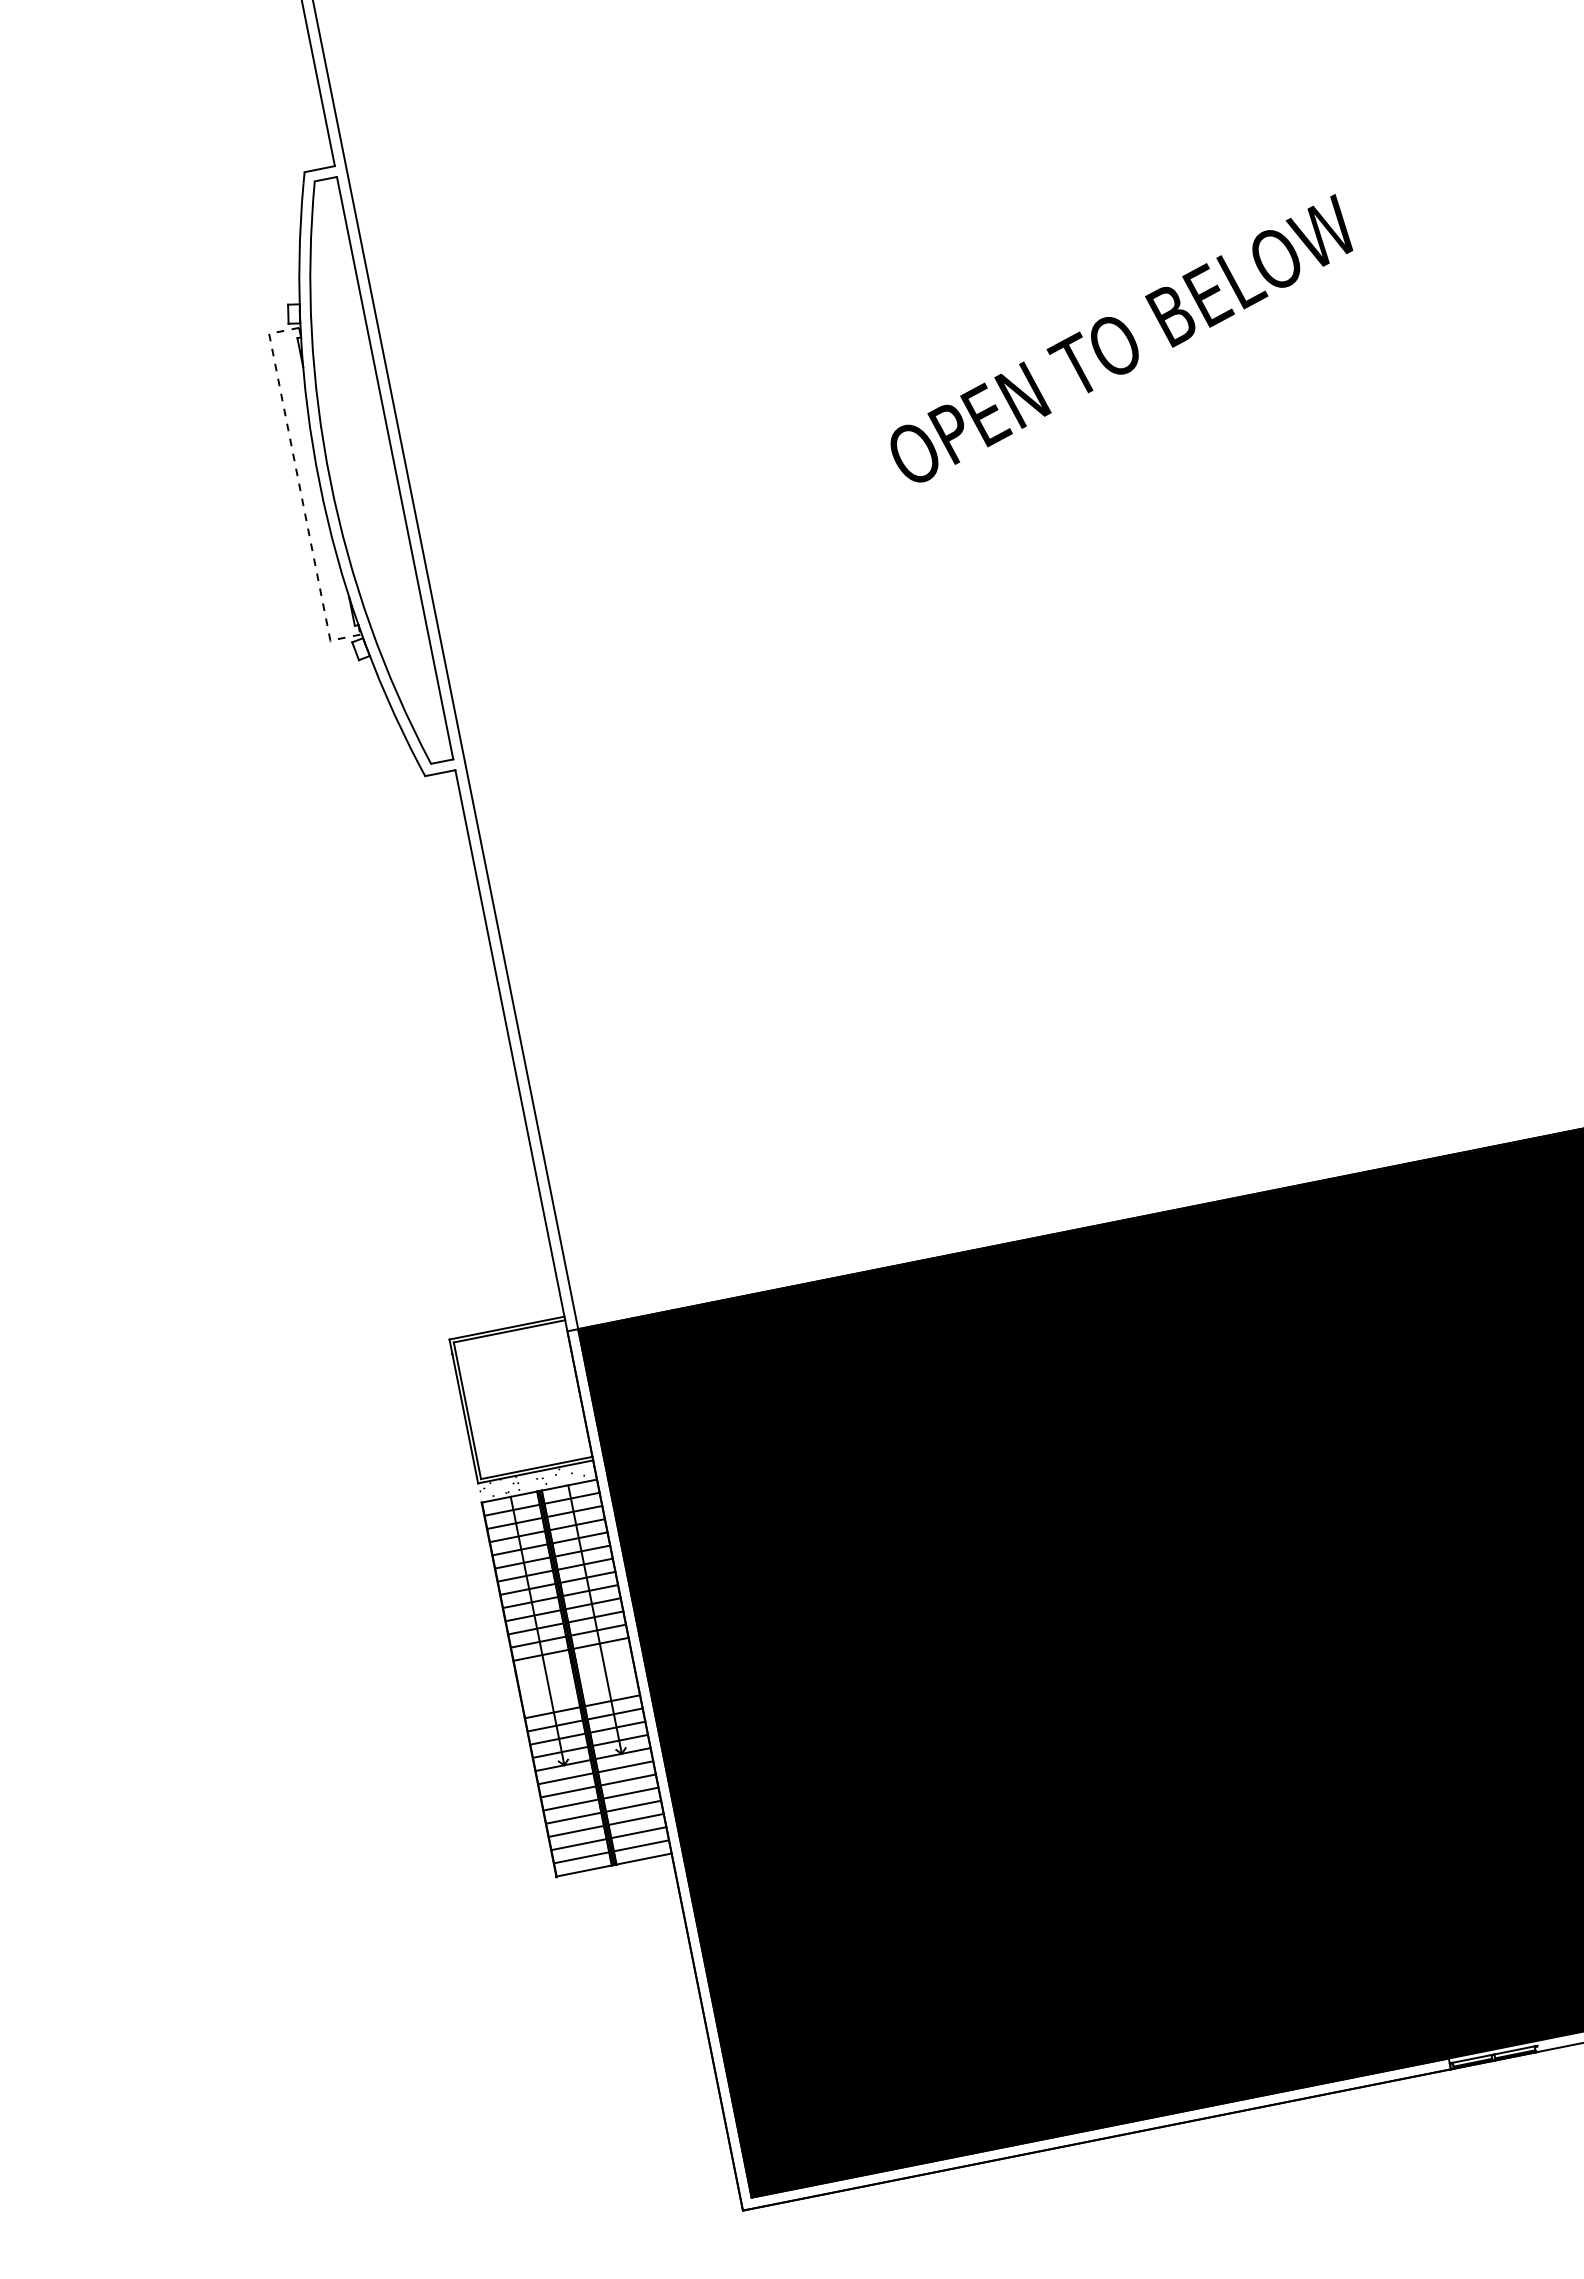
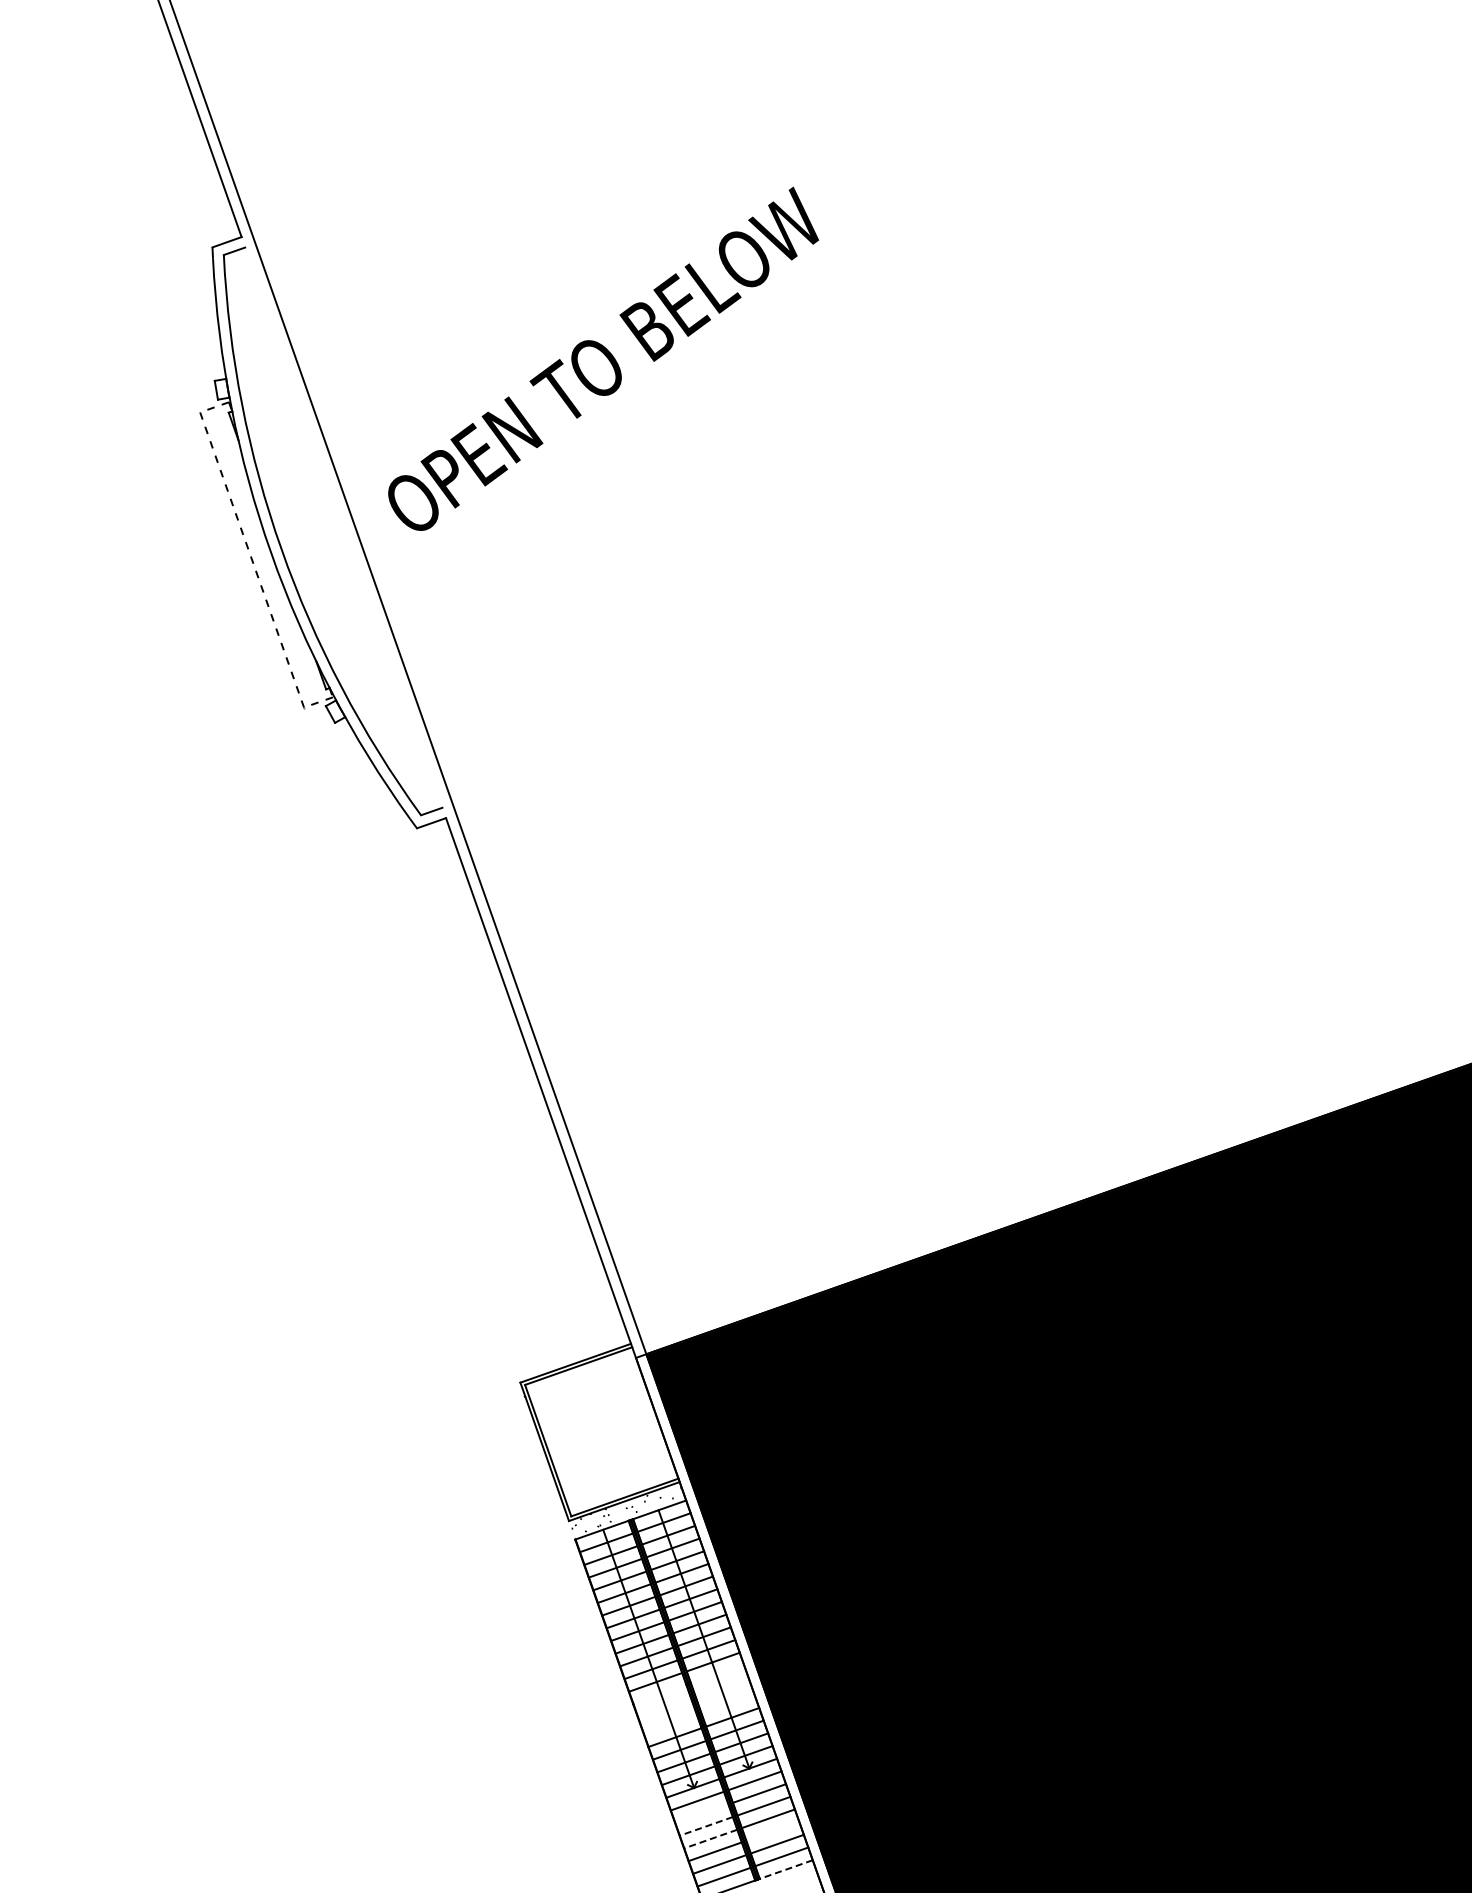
text: (1121, 338) -> (602, 359), moved
line: (394, 468) -> (343, 528), removed
line: (567, 1791) -> (700, 1813), removed
line: (570, 1805) -> (705, 1826), solid -> dashed
line: (573, 1818) -> (710, 1839), solid -> dashed
line: (635, 1818) -> (772, 1830), removed
line: (643, 1859) -> (785, 1870), solid -> dashed

